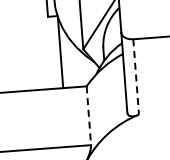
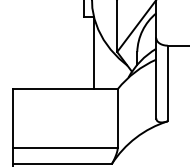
line: (135, 76) -> (167, 83), dashed -> solid
line: (88, 116) -> (117, 119), dashed -> solid

